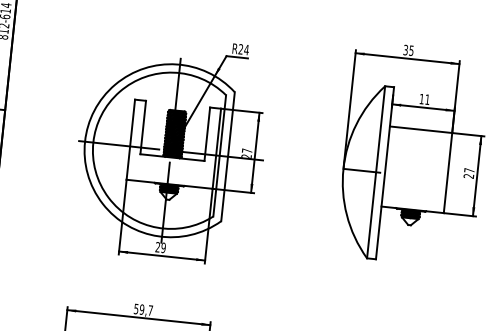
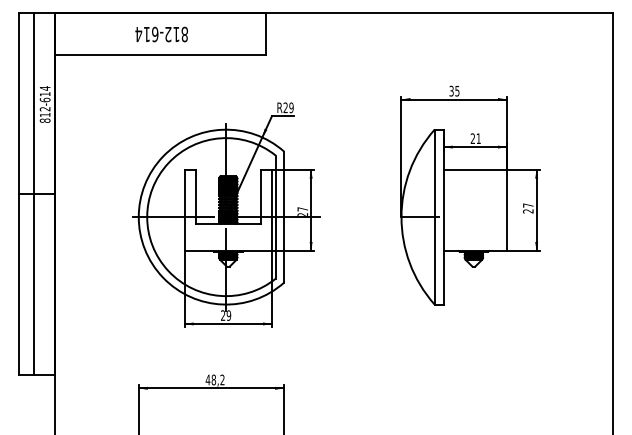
text: (246, 49) -> (291, 107), R24 -> R29
text: (421, 98) -> (472, 138), 11 -> 21
text: (142, 309) -> (214, 379), 59,7 -> 48,2

